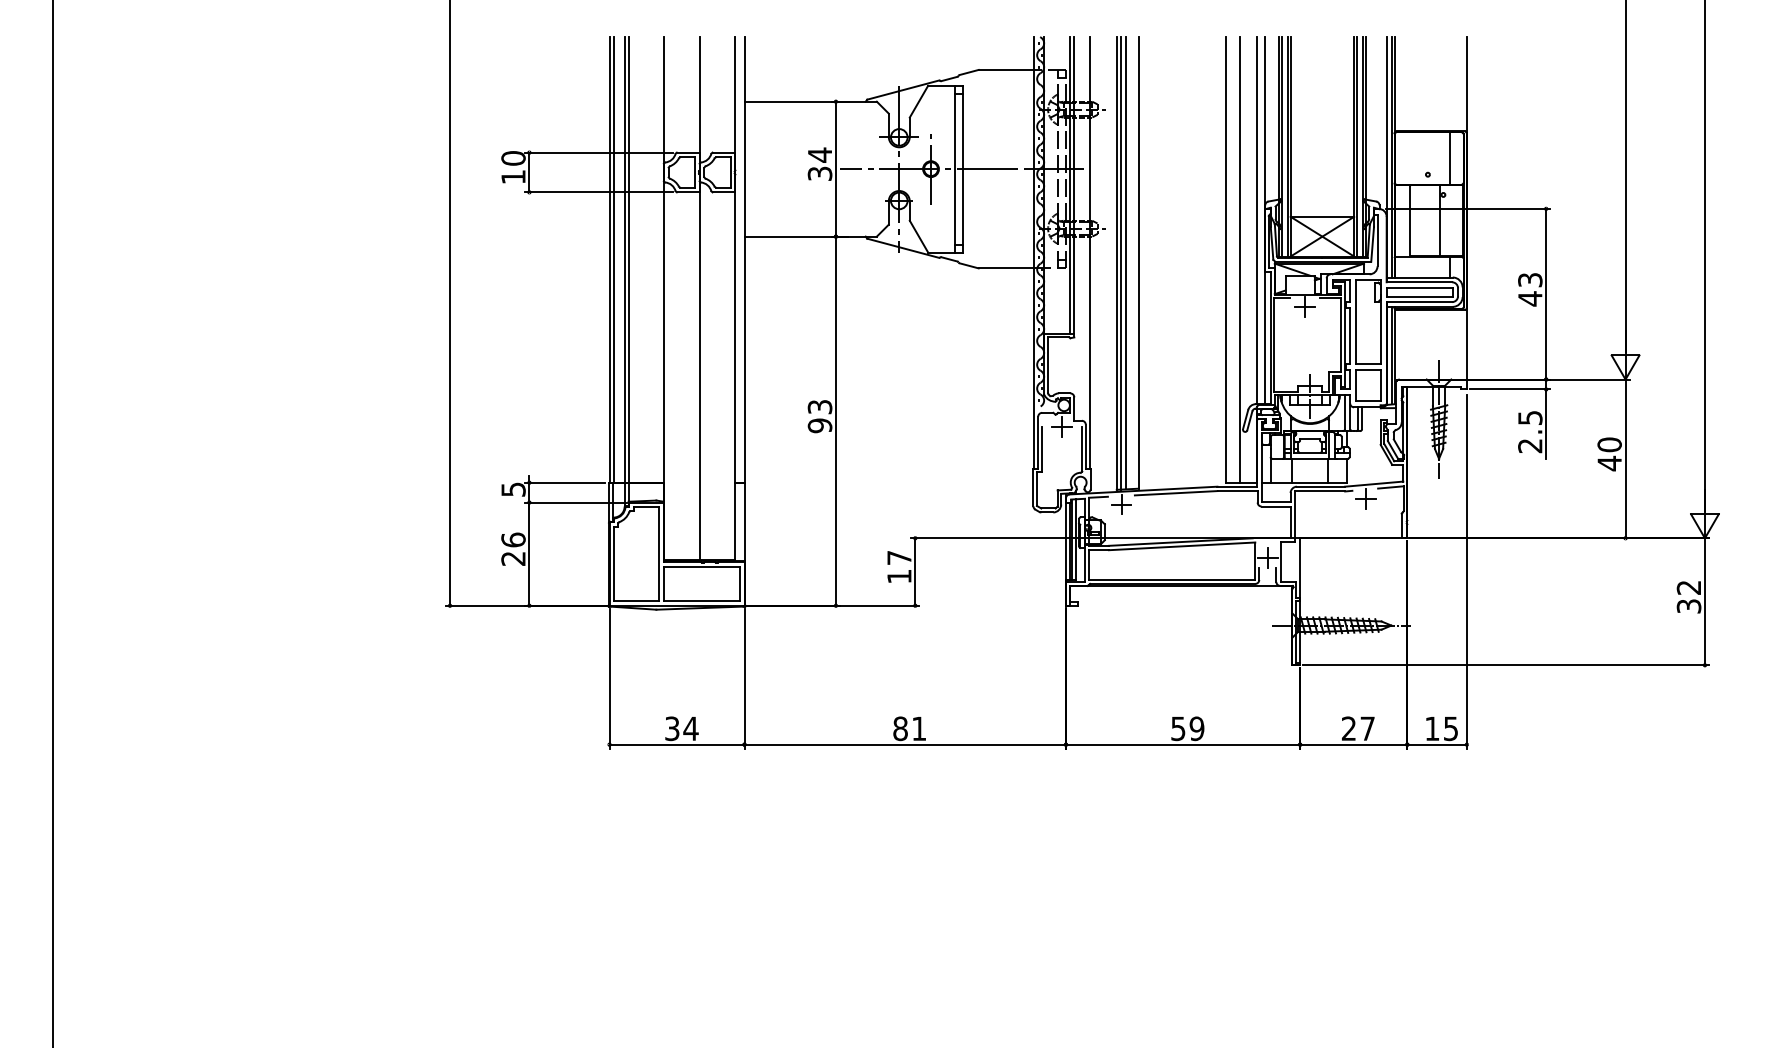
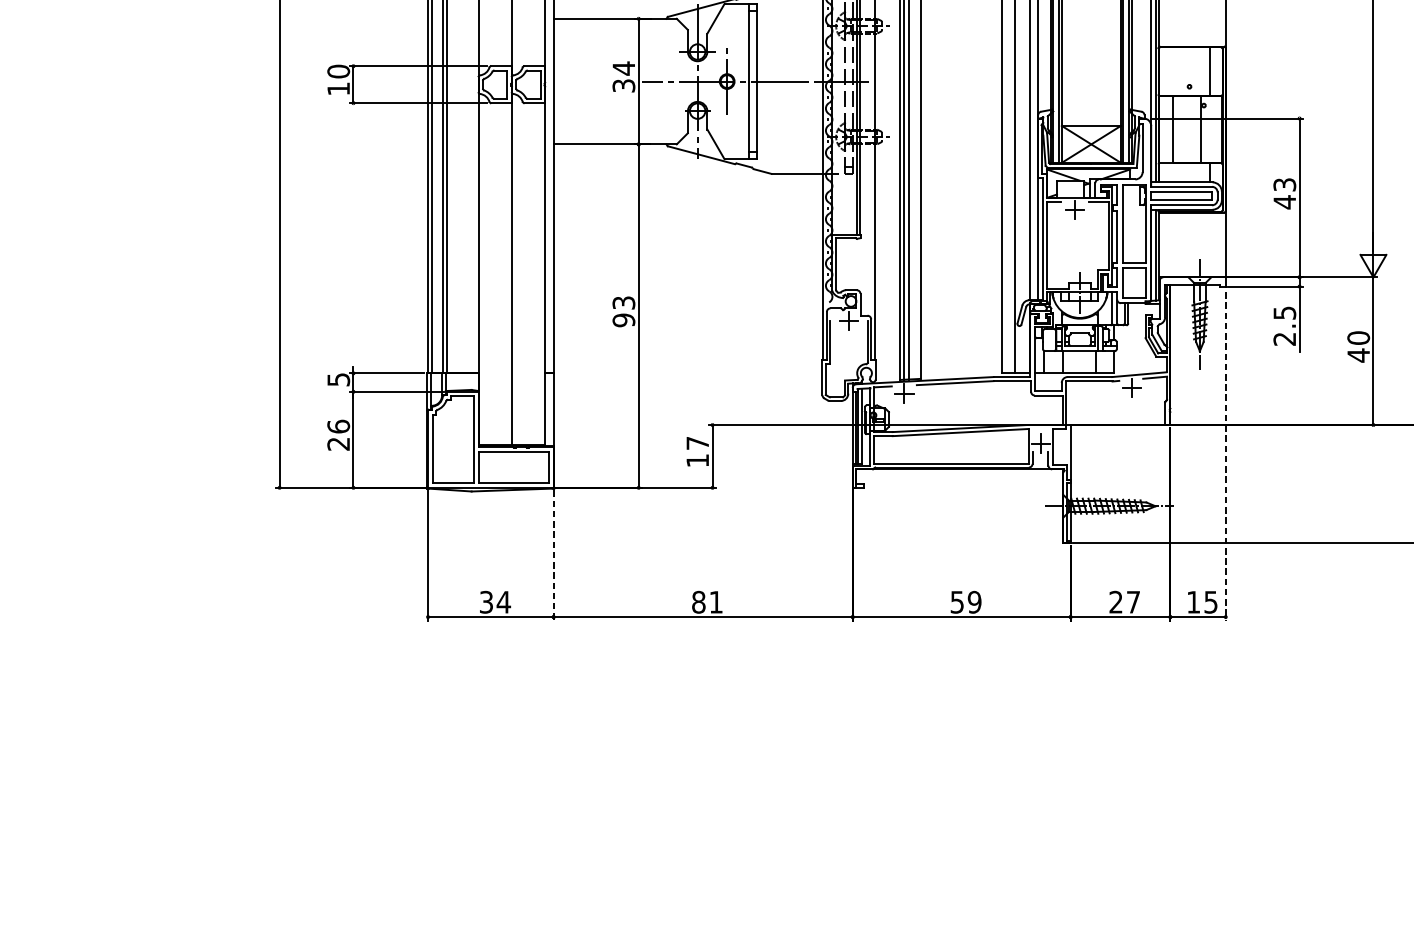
line: (1466, 572) -> (1225, 456), solid -> dashed
line: (744, 679) -> (553, 556), solid -> dashed

